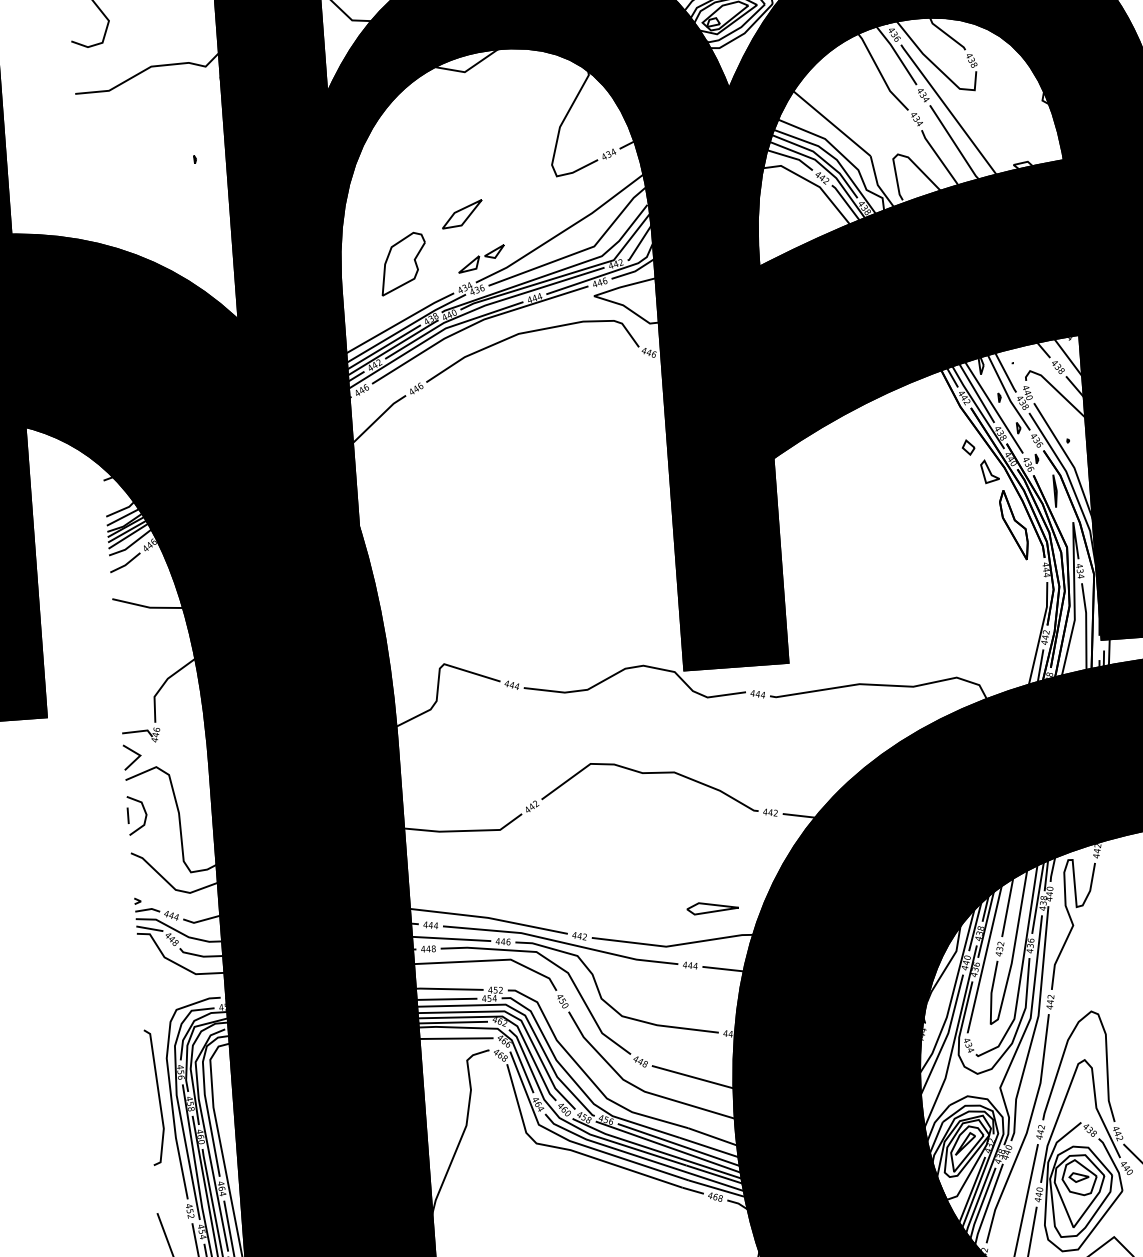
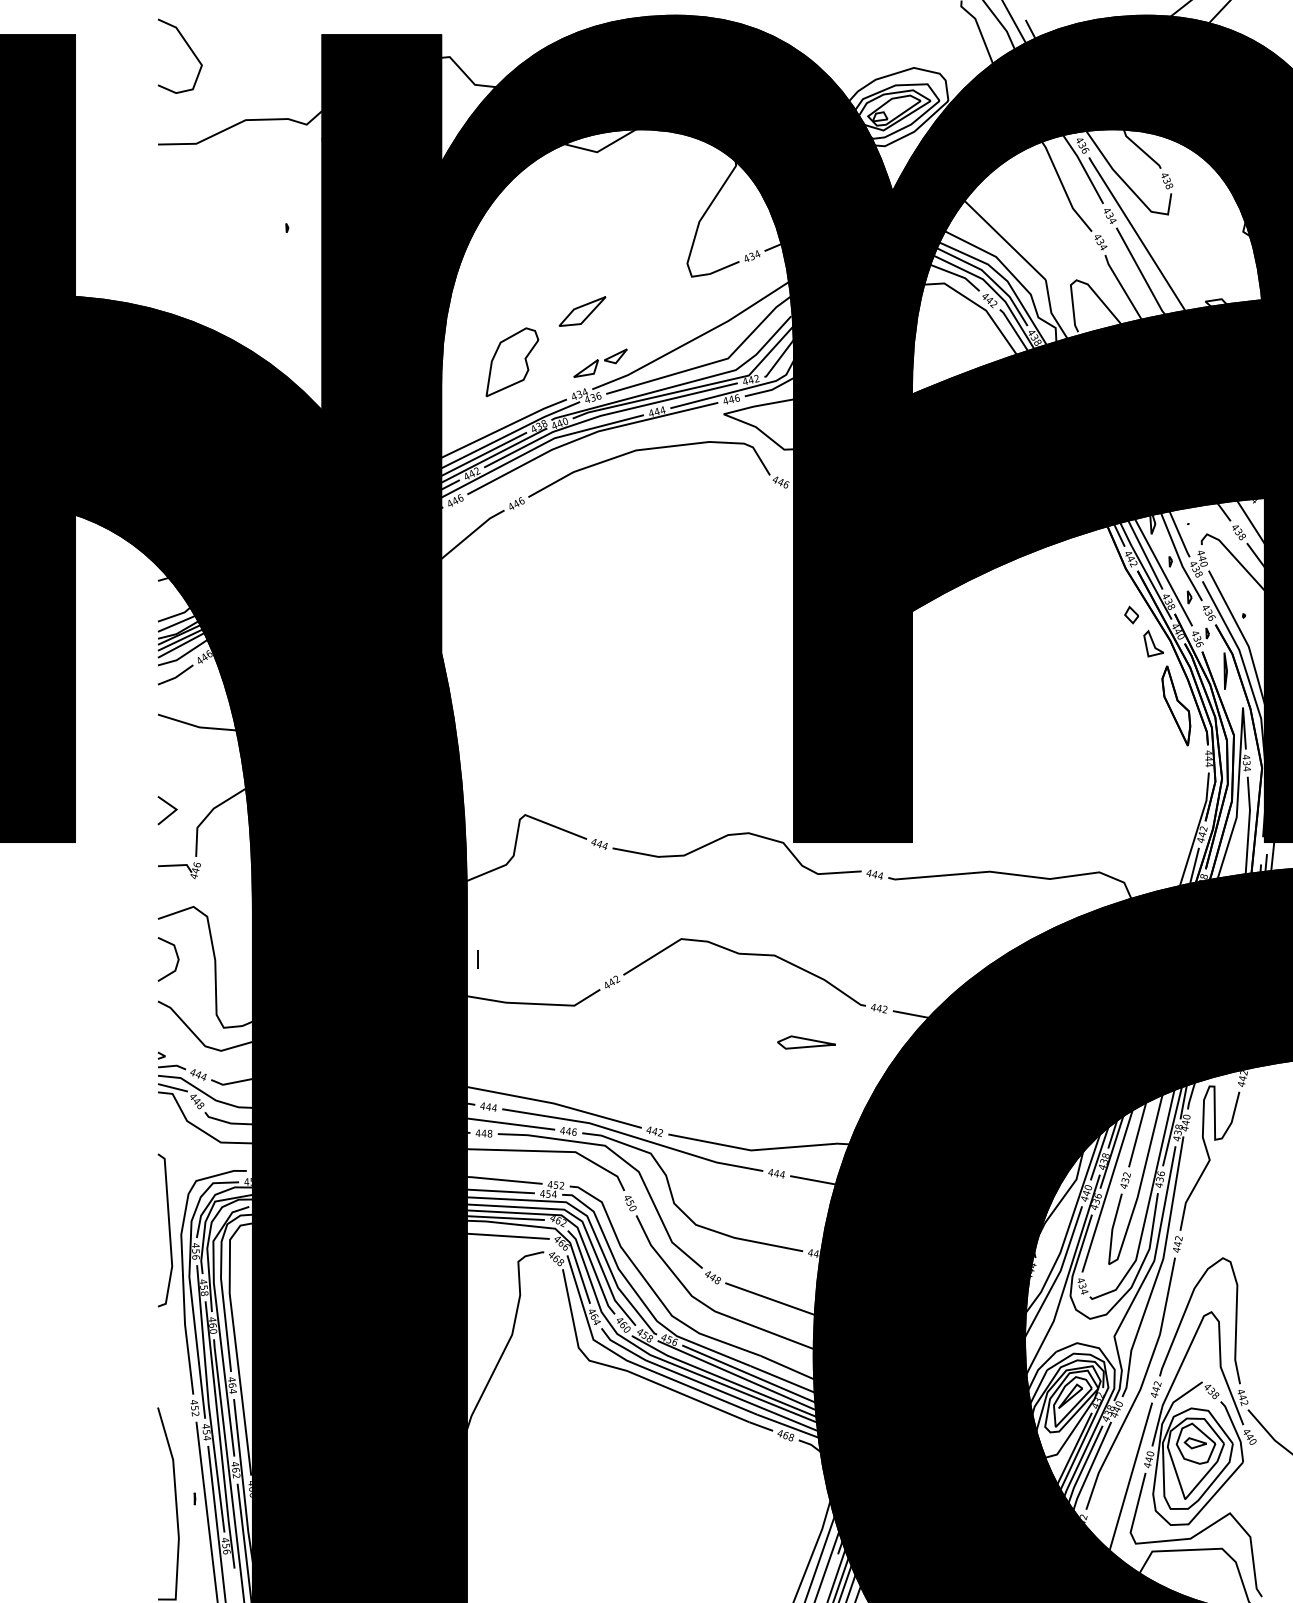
line: (135, 759) -> (170, 813), moved
line: (127, 816) -> (477, 959), moved
part: (712, 907) -> (806, 1042), moved
line: (158, 1097) -> (168, 1230), moved

